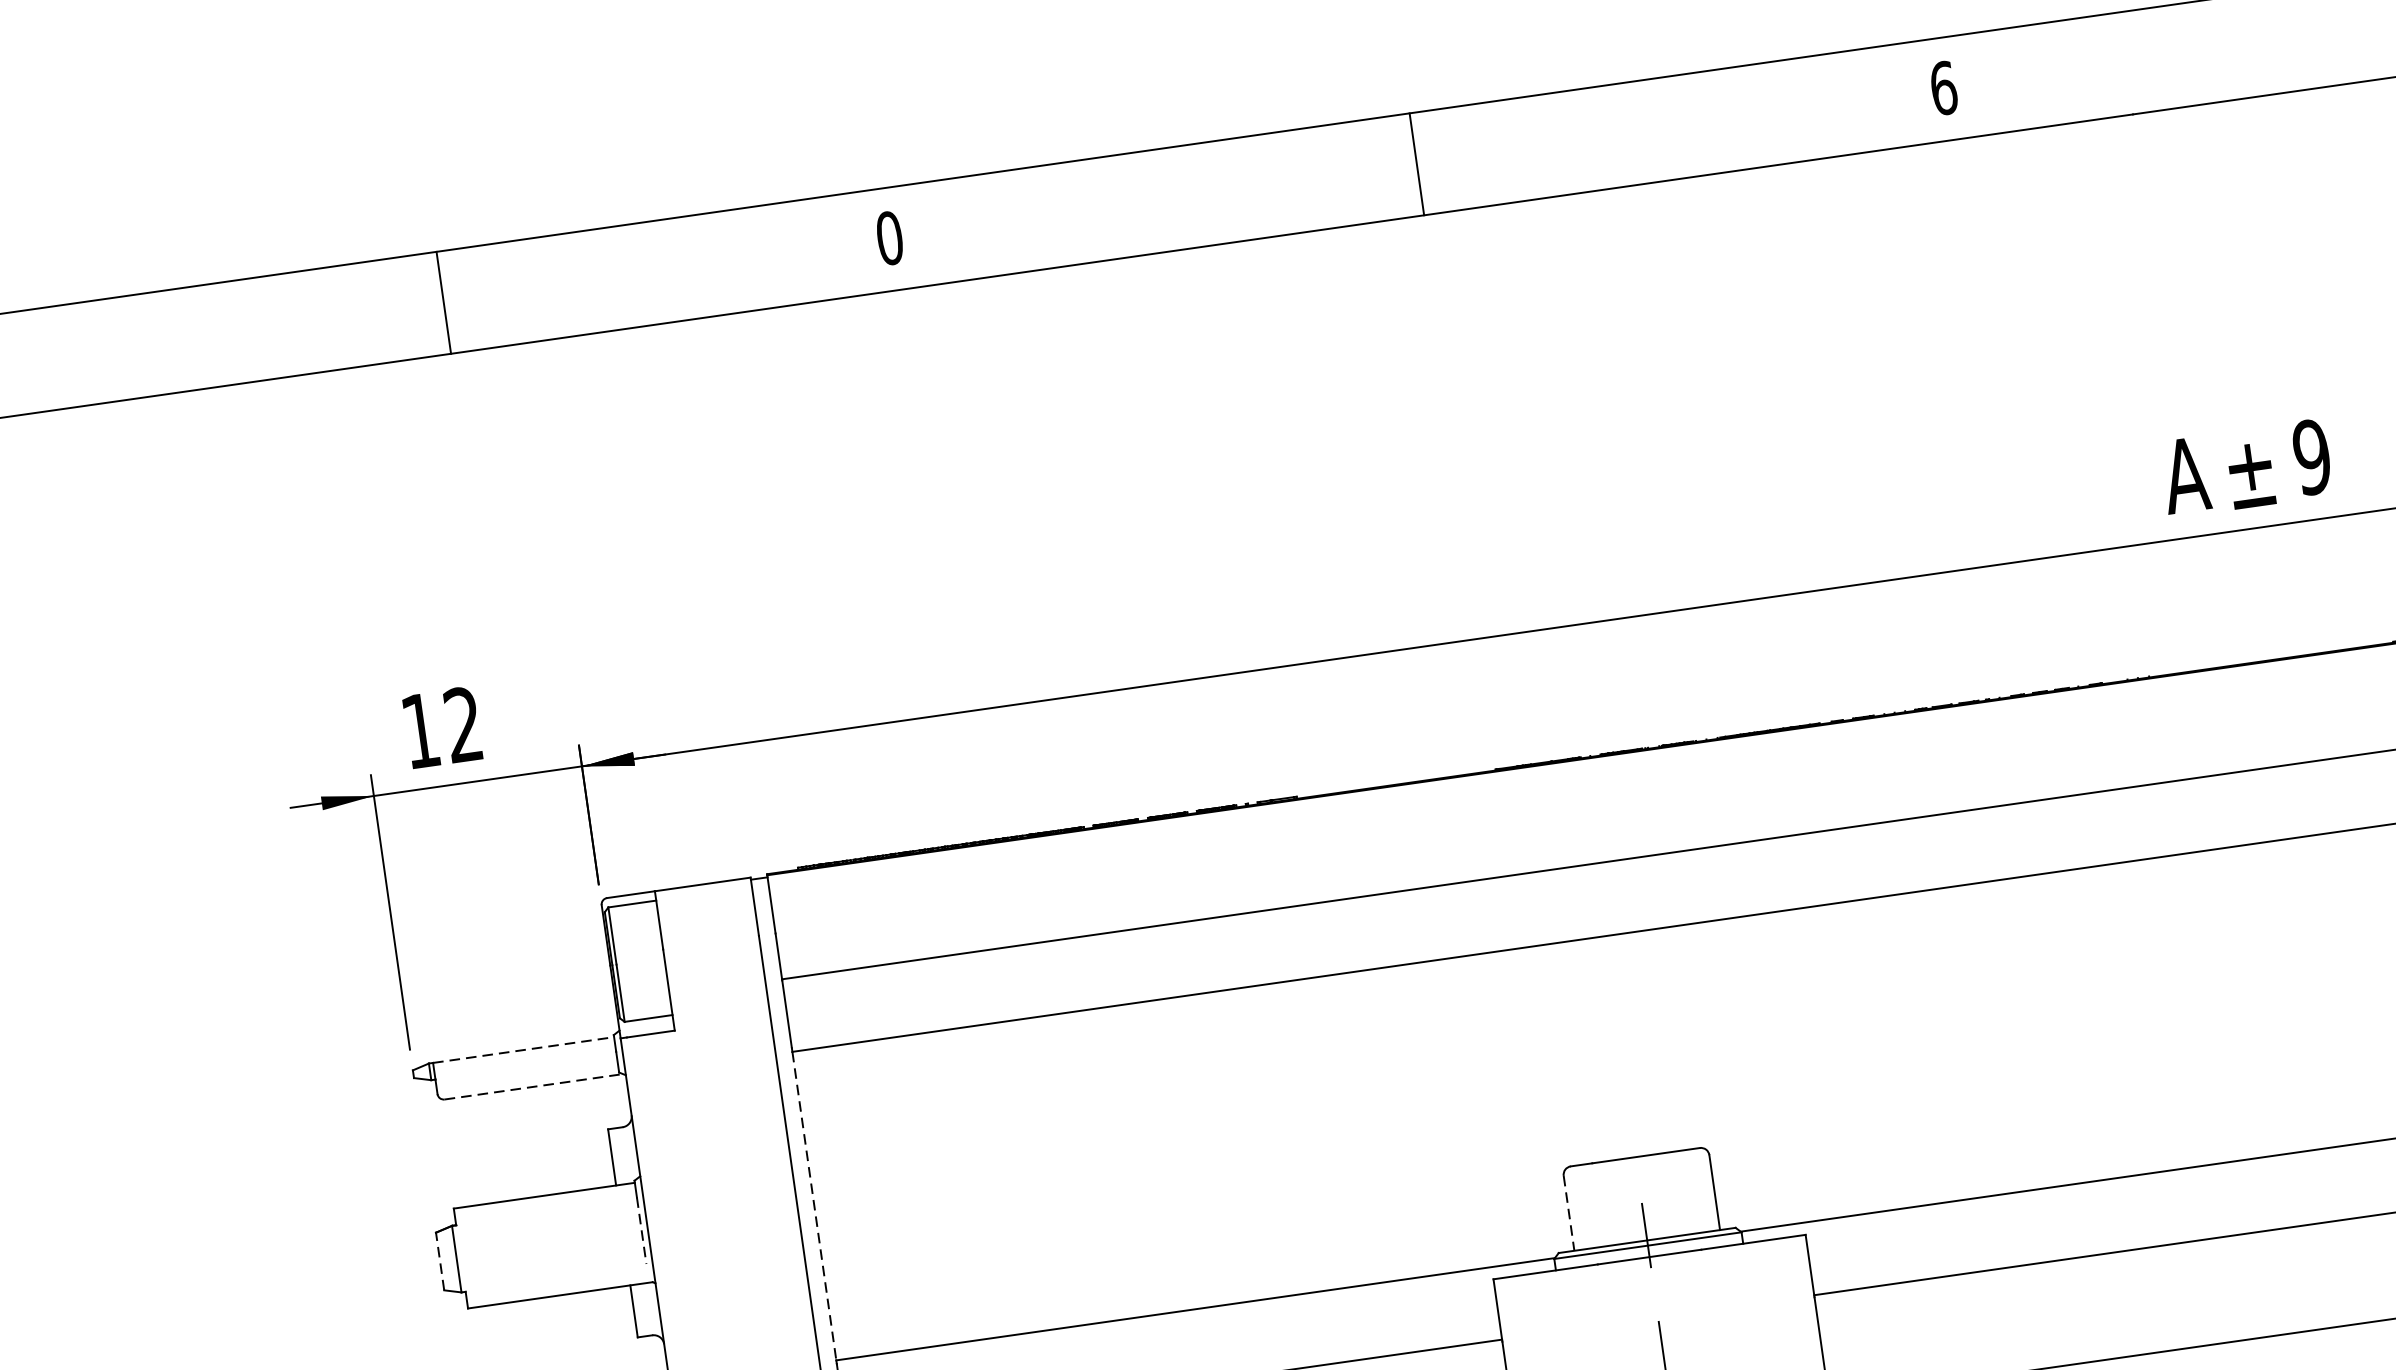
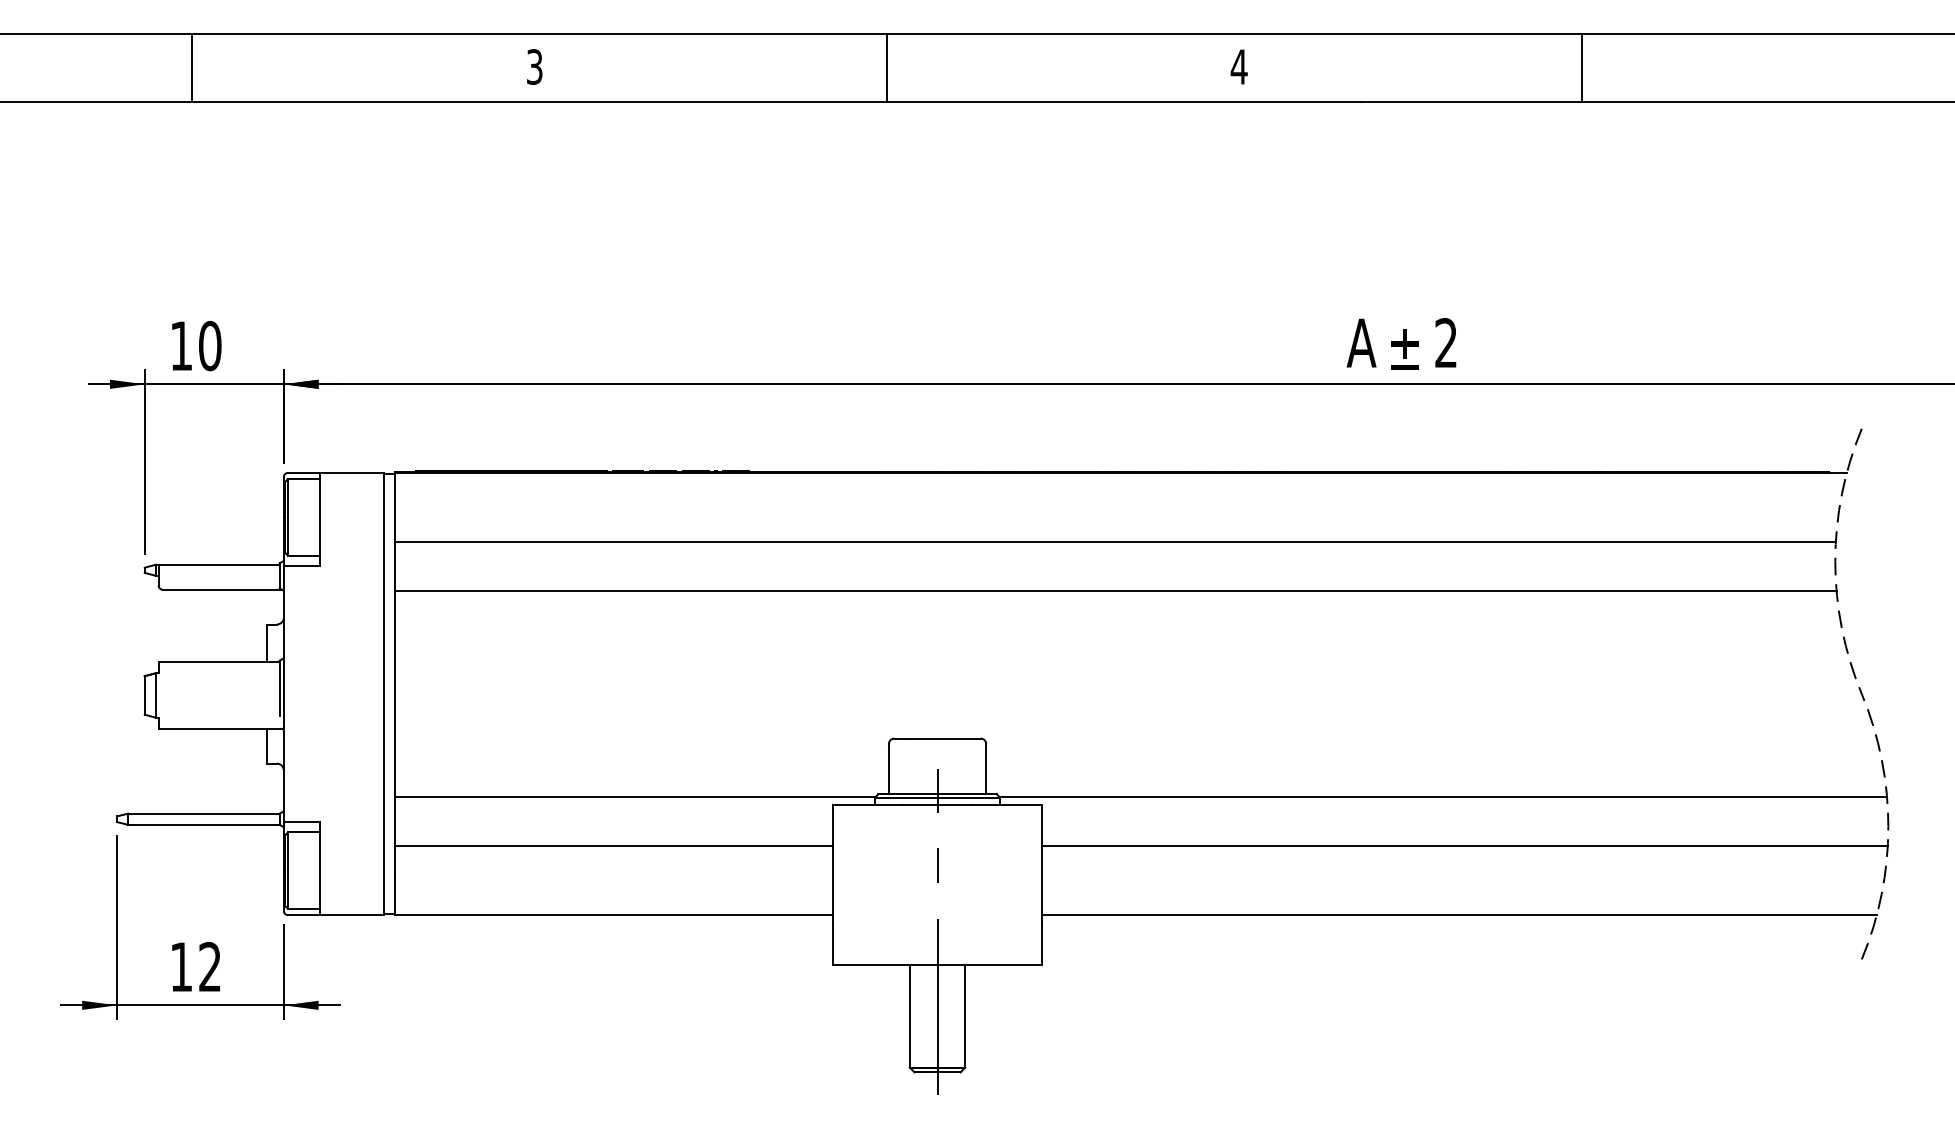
text: (1942, 87) -> (1238, 66), 6 -> 4
text: (889, 237) -> (534, 66), 0 -> 3
line: (443, 302) -> (191, 67), moved
text: (2312, 457) -> (1446, 343), 9 -> 2
text: (463, 723) -> (210, 345), 12 -> 10
line: (524, 1049) -> (219, 564), dashed -> solid
line: (533, 1086) -> (222, 589), dashed -> solid
line: (815, 1206) -> (395, 694), dashed -> solid
line: (1568, 1213) -> (888, 769), dashed -> solid
line: (641, 1231) -> (279, 694), dashed -> solid
line: (439, 1260) -> (144, 694), dashed -> solid

